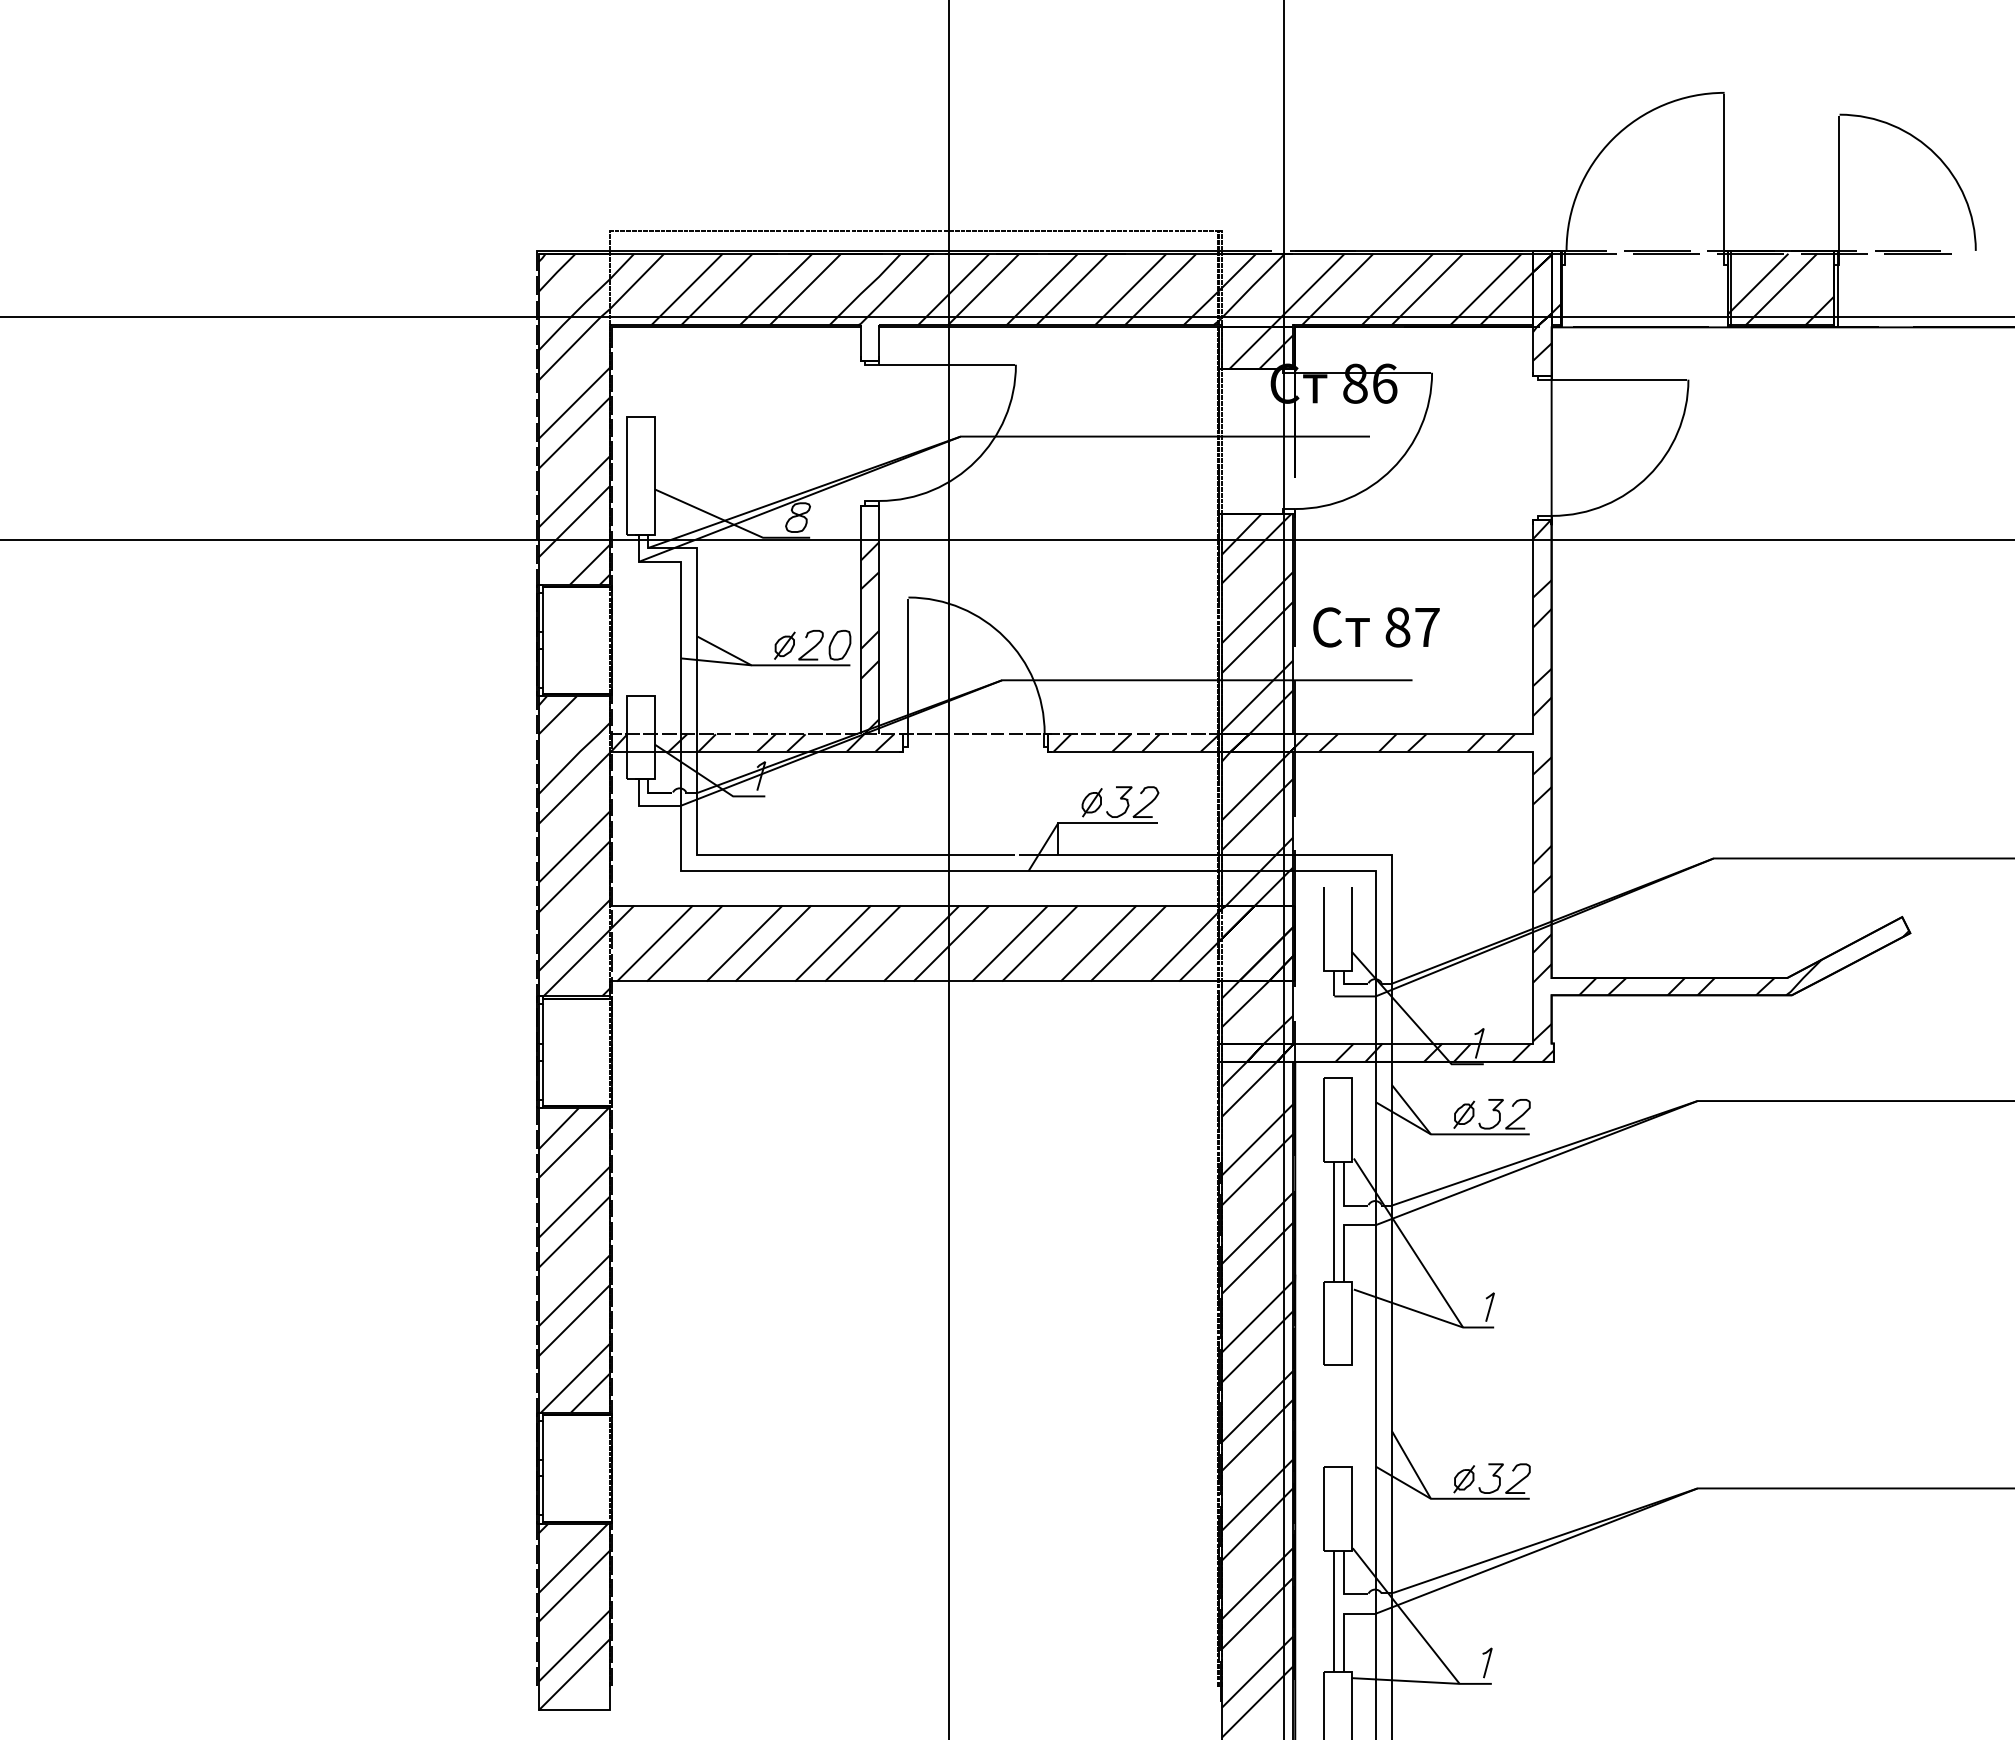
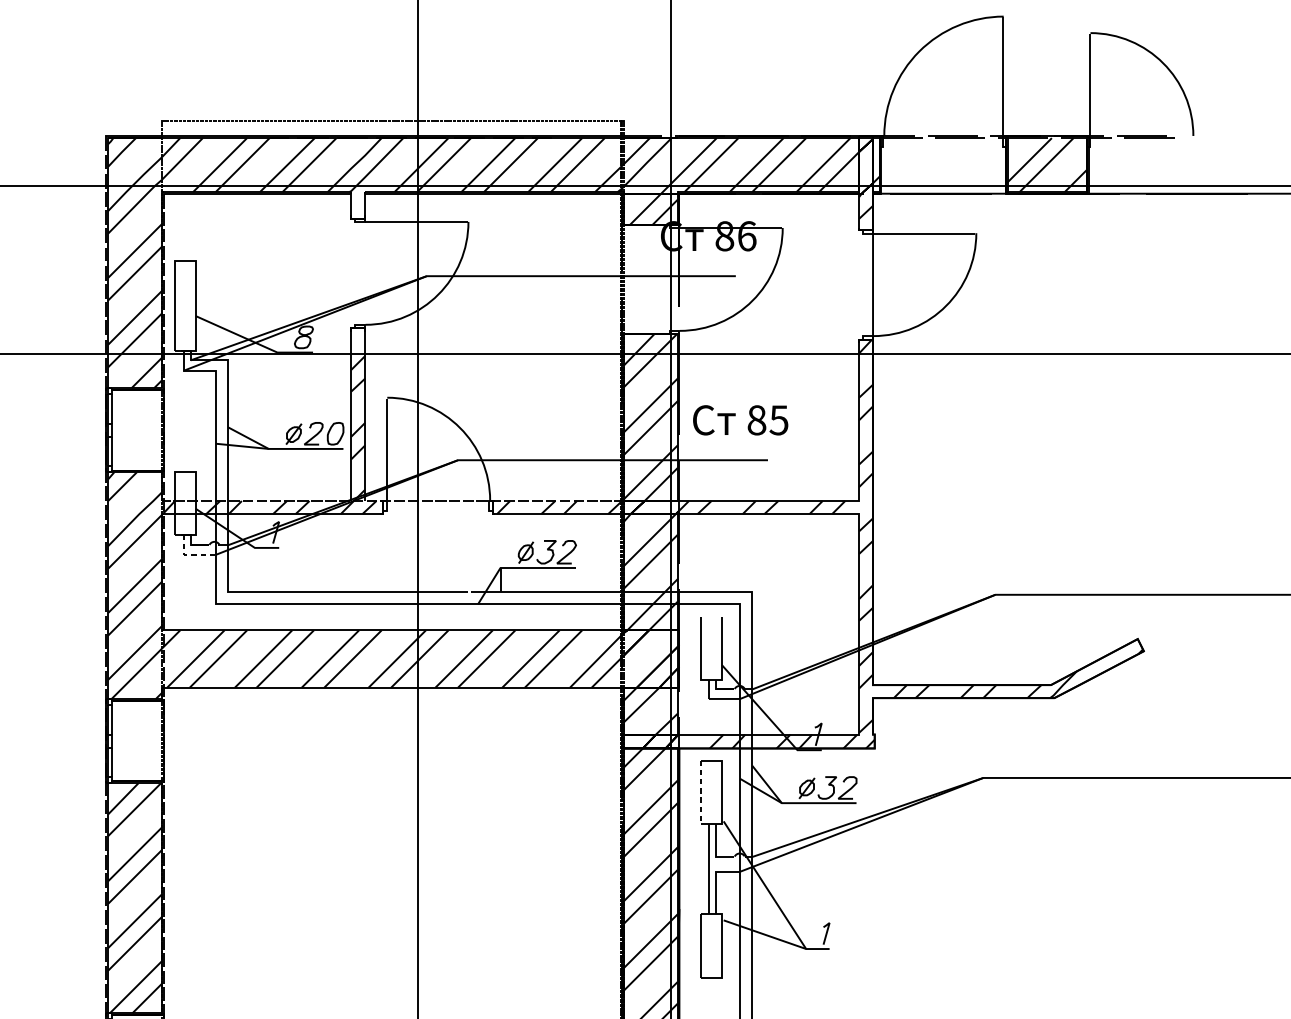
text: (1426, 627) -> (778, 420), 87 -> 85
line: (646, 805) -> (189, 554), solid -> dashed
line: (1324, 1120) -> (701, 792), solid -> dashed

